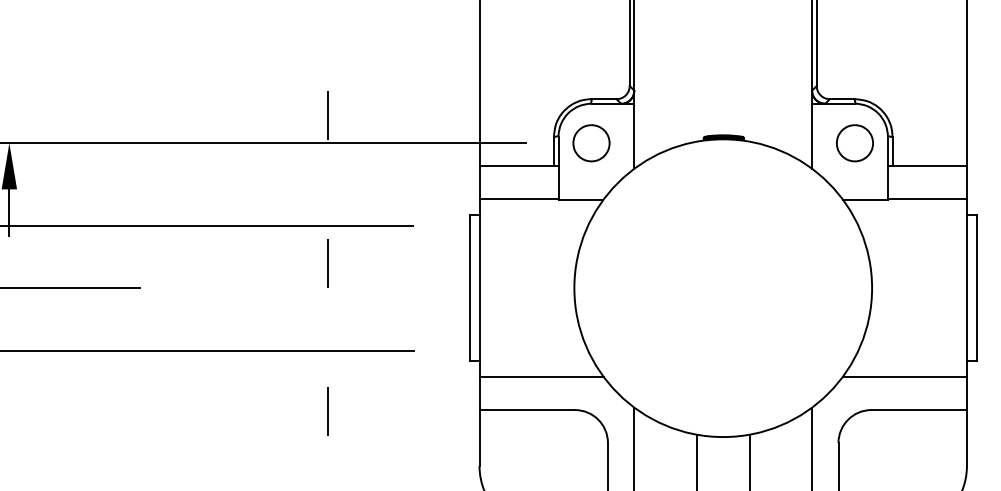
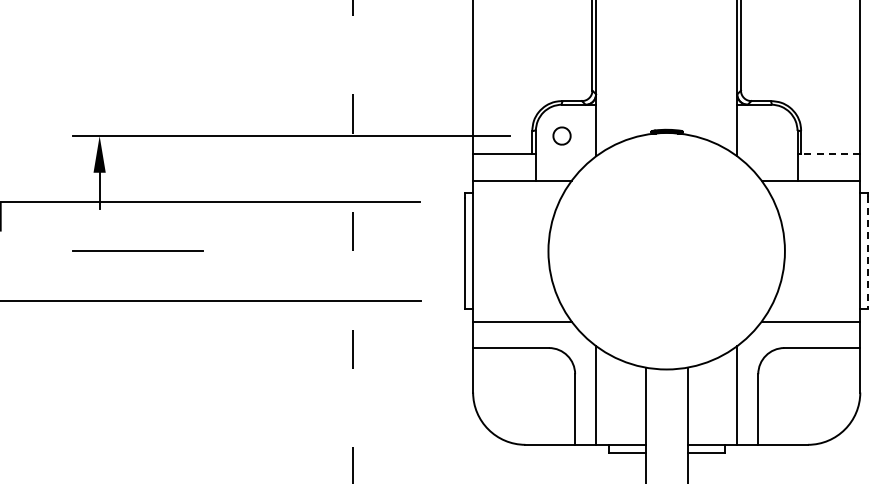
part: (590, 142) -> (561, 135), size x0.6
part: (855, 142) -> (771, 135), removed
line: (929, 166) -> (830, 154), solid -> dashed
line: (977, 289) -> (868, 252), solid -> dashed

